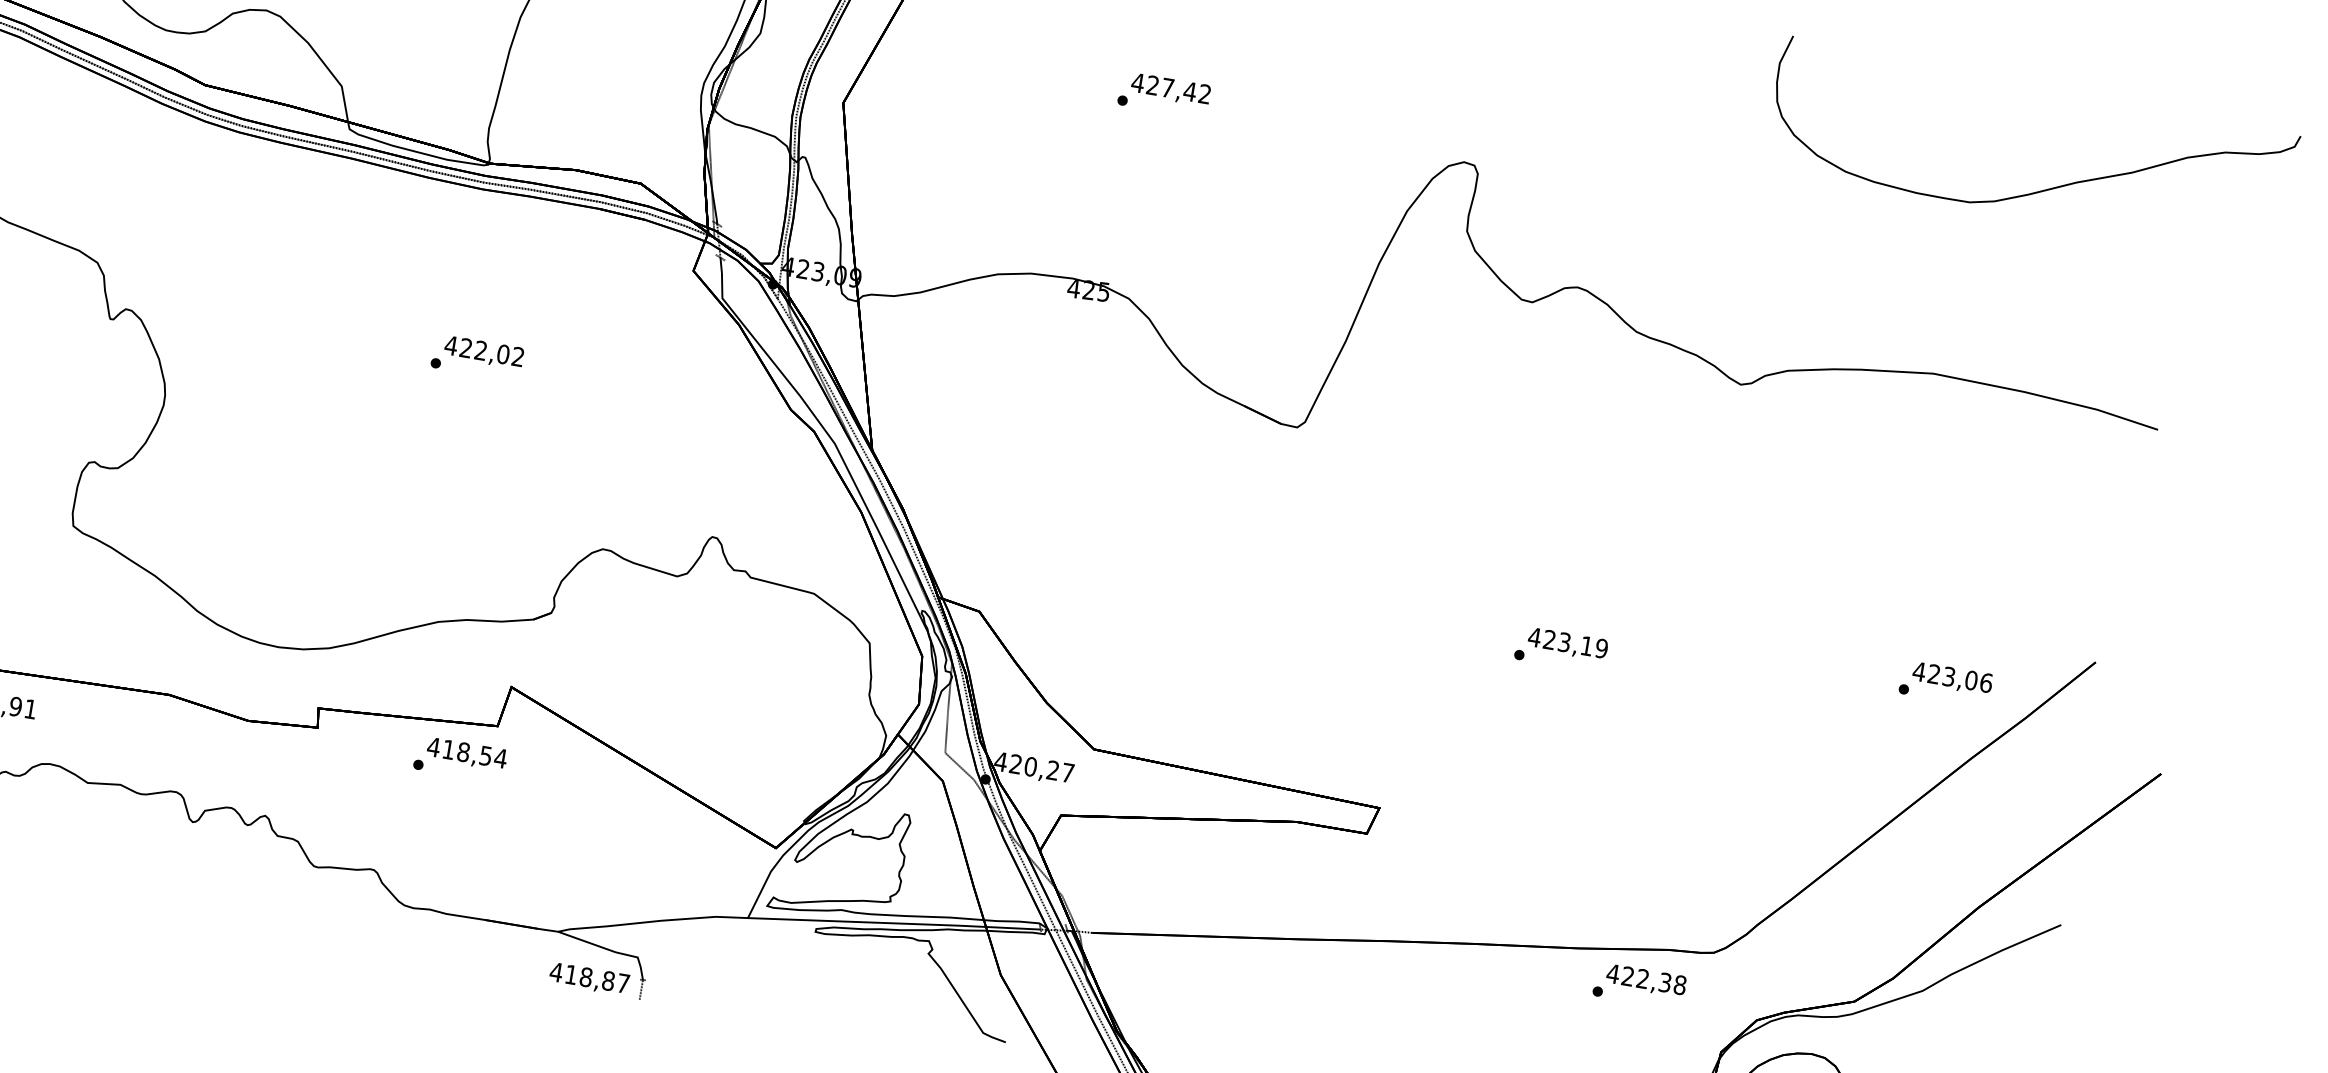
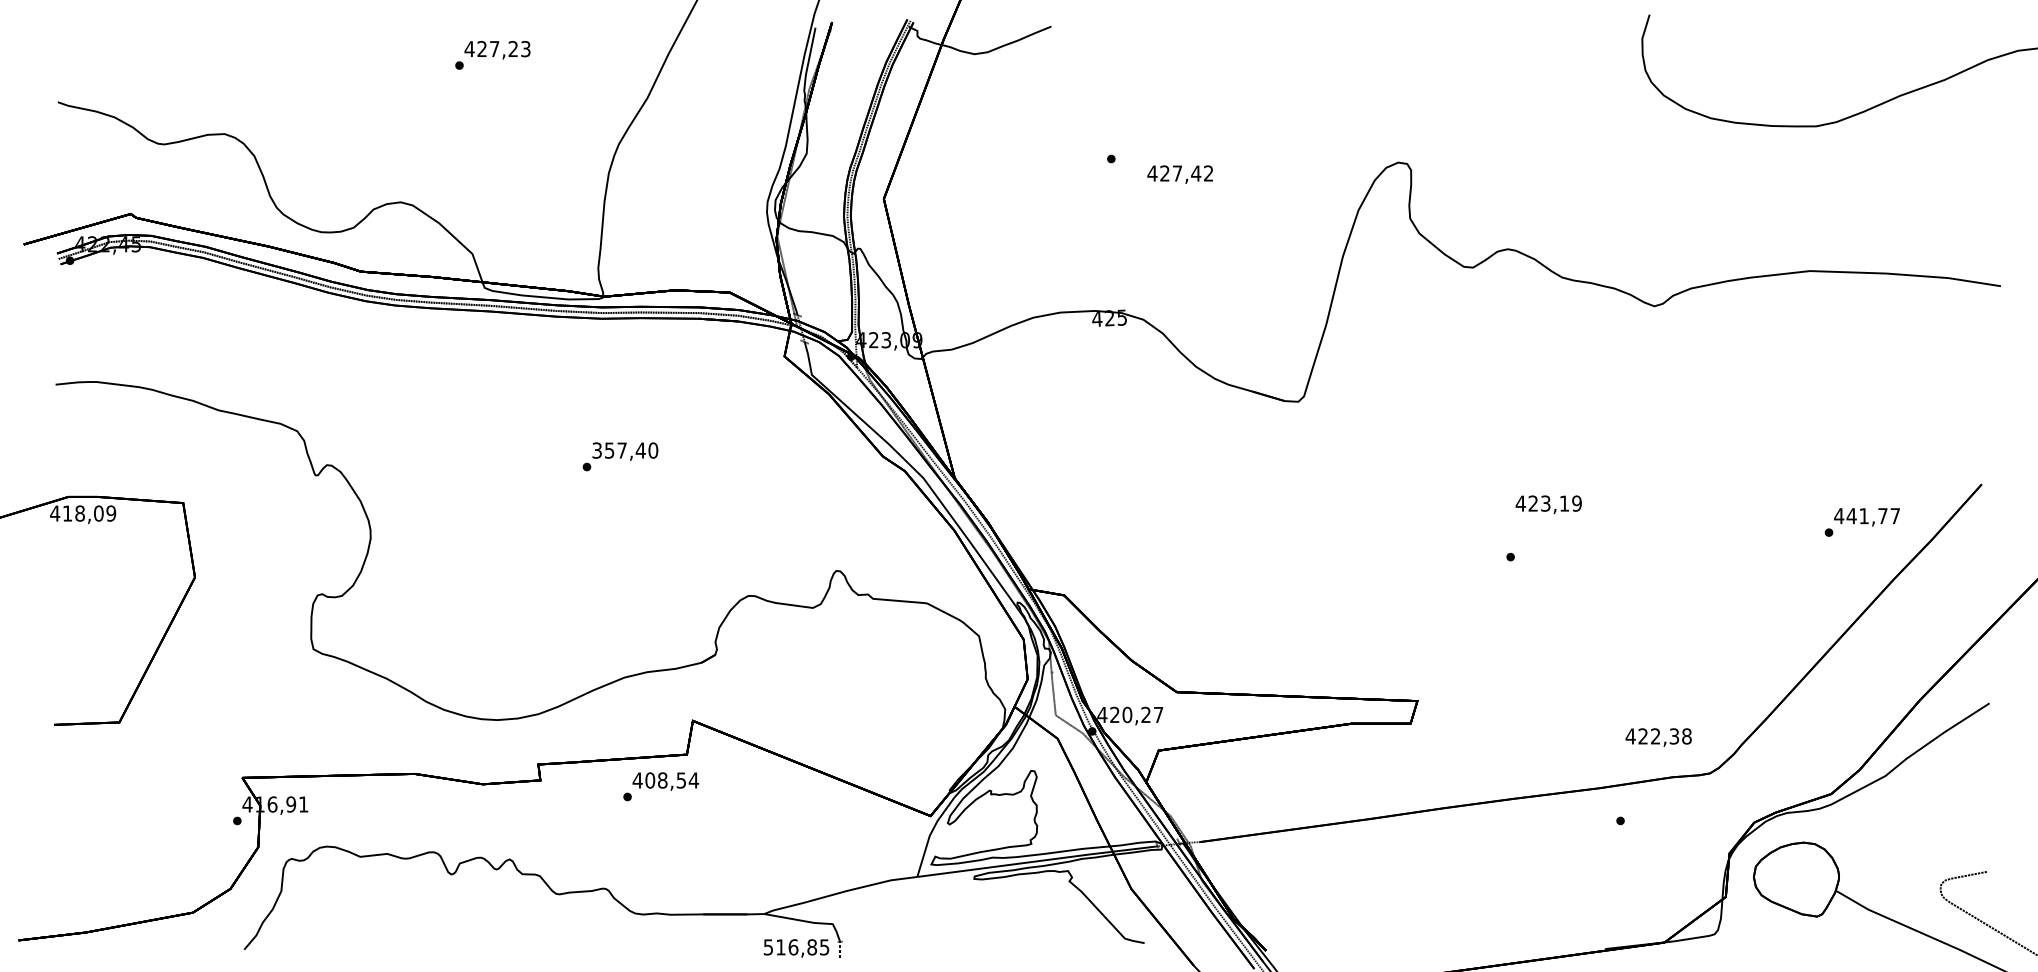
text: (1170, 89) -> (1179, 174), moved
text: (485, 351) -> (625, 450), 422,02 -> 357,40
text: (1567, 643) -> (1548, 504), moved
text: (1960, 679) -> (1873, 516), 423,06 -> 441,77
text: (449, 749) -> (650, 780), 418,54 -> 408,54
text: (589, 978) -> (796, 947), 418,87 -> 516,85
text: (1646, 980) -> (1658, 737), moved

